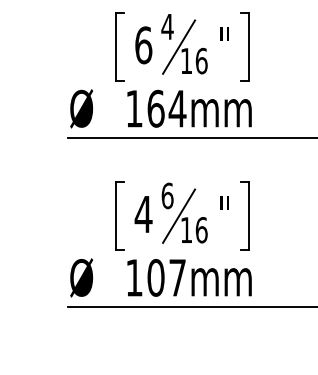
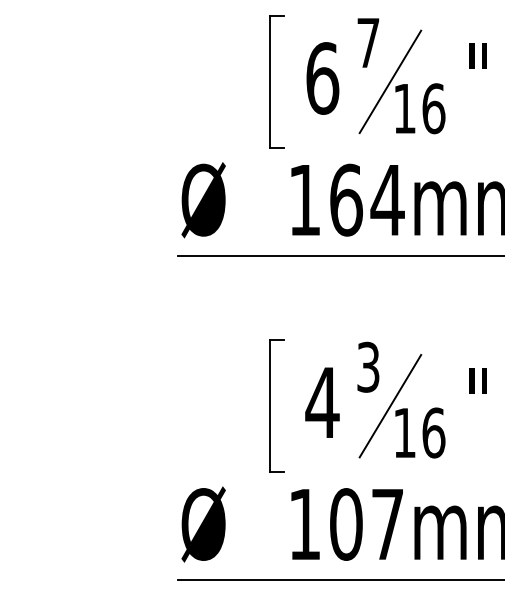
text: (167, 26) -> (368, 42), 4 -> 7
text: (167, 195) -> (368, 366), 6 -> 3

